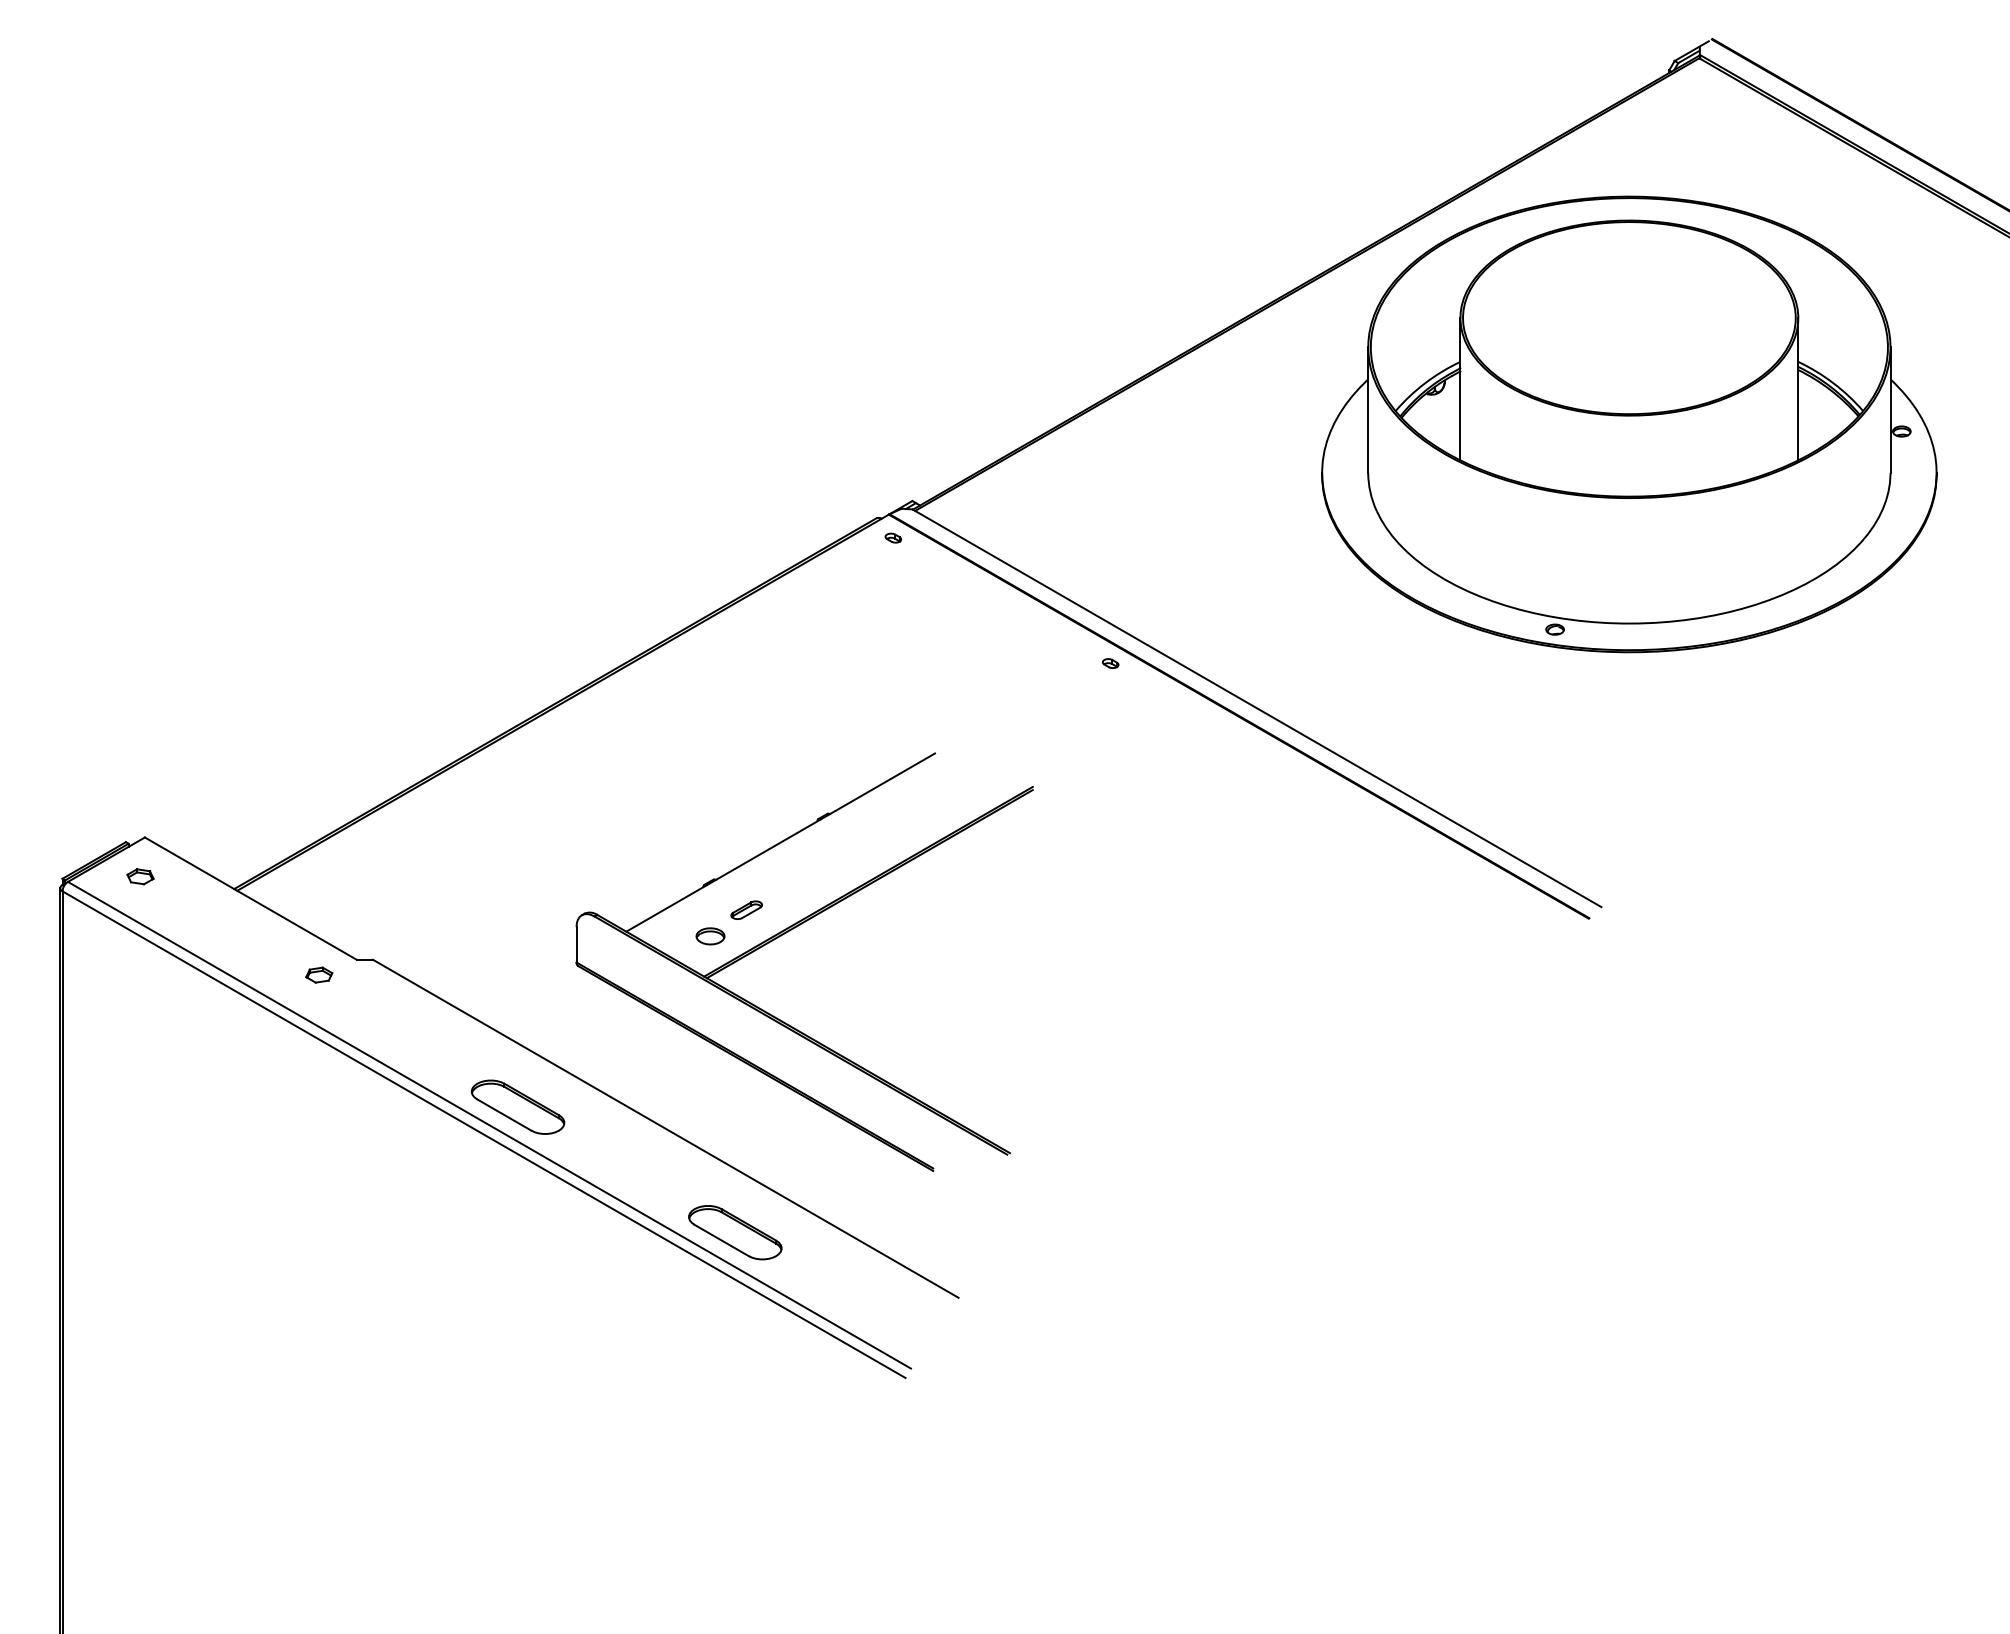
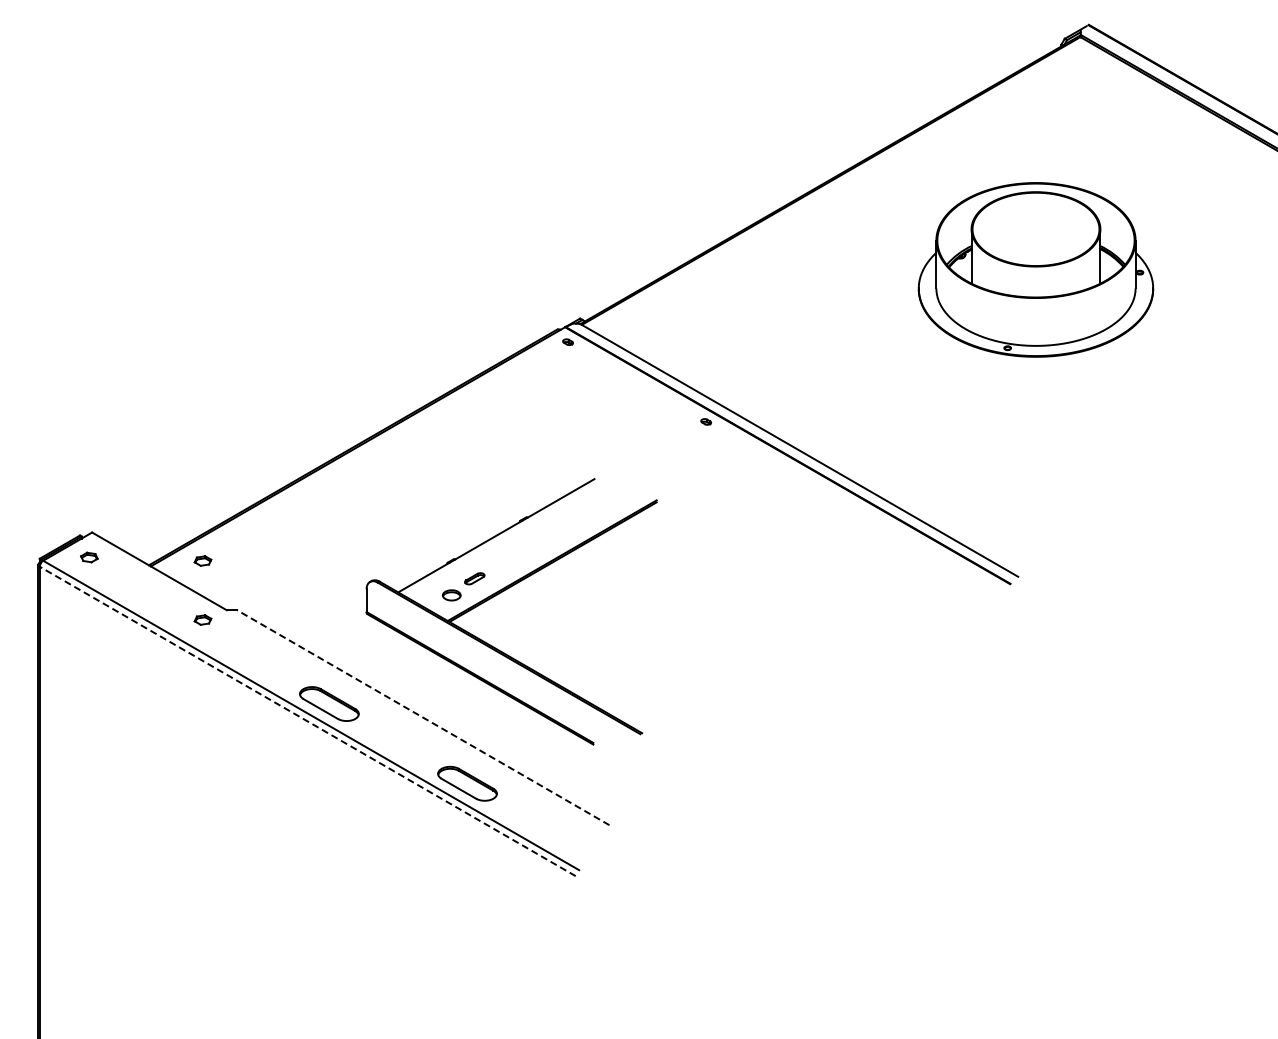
part: (1628, 423) -> (1035, 269), size x0.6
part: (318, 881) -> (202, 560), added
line: (666, 1128) -> (423, 717), solid -> dashed
line: (483, 1134) -> (307, 721), solid -> dashed

